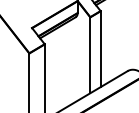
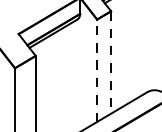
line: (100, 49) -> (110, 62), solid -> dashed
line: (90, 54) -> (97, 69), solid -> dashed

